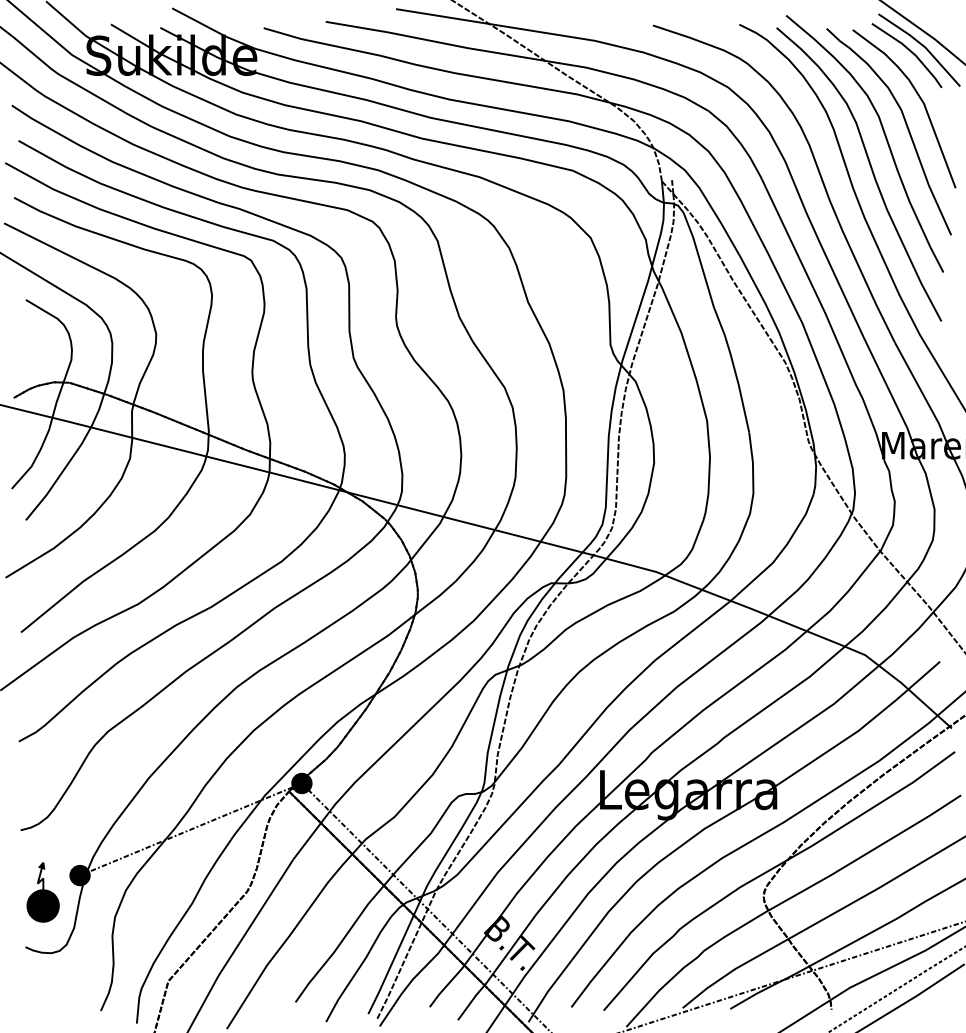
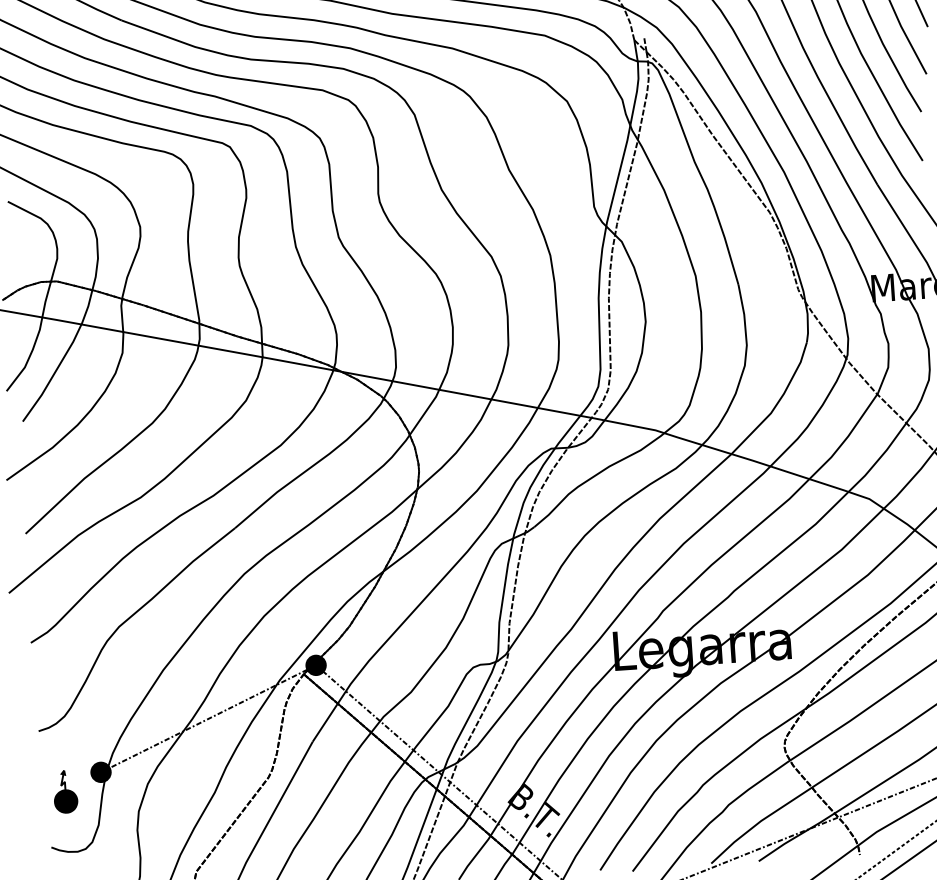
part: (43, 892) -> (65, 791), size x0.71

